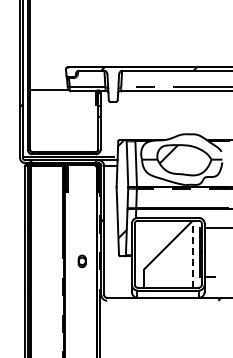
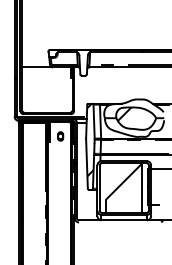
line: (192, 253) -> (142, 187), dashed -> solid
part: (81, 261) -> (60, 136), moved

